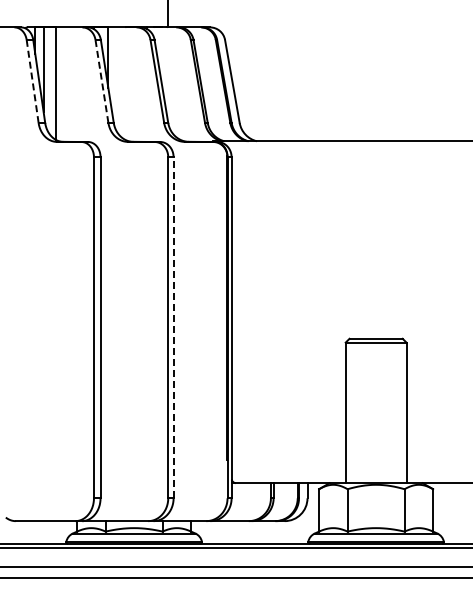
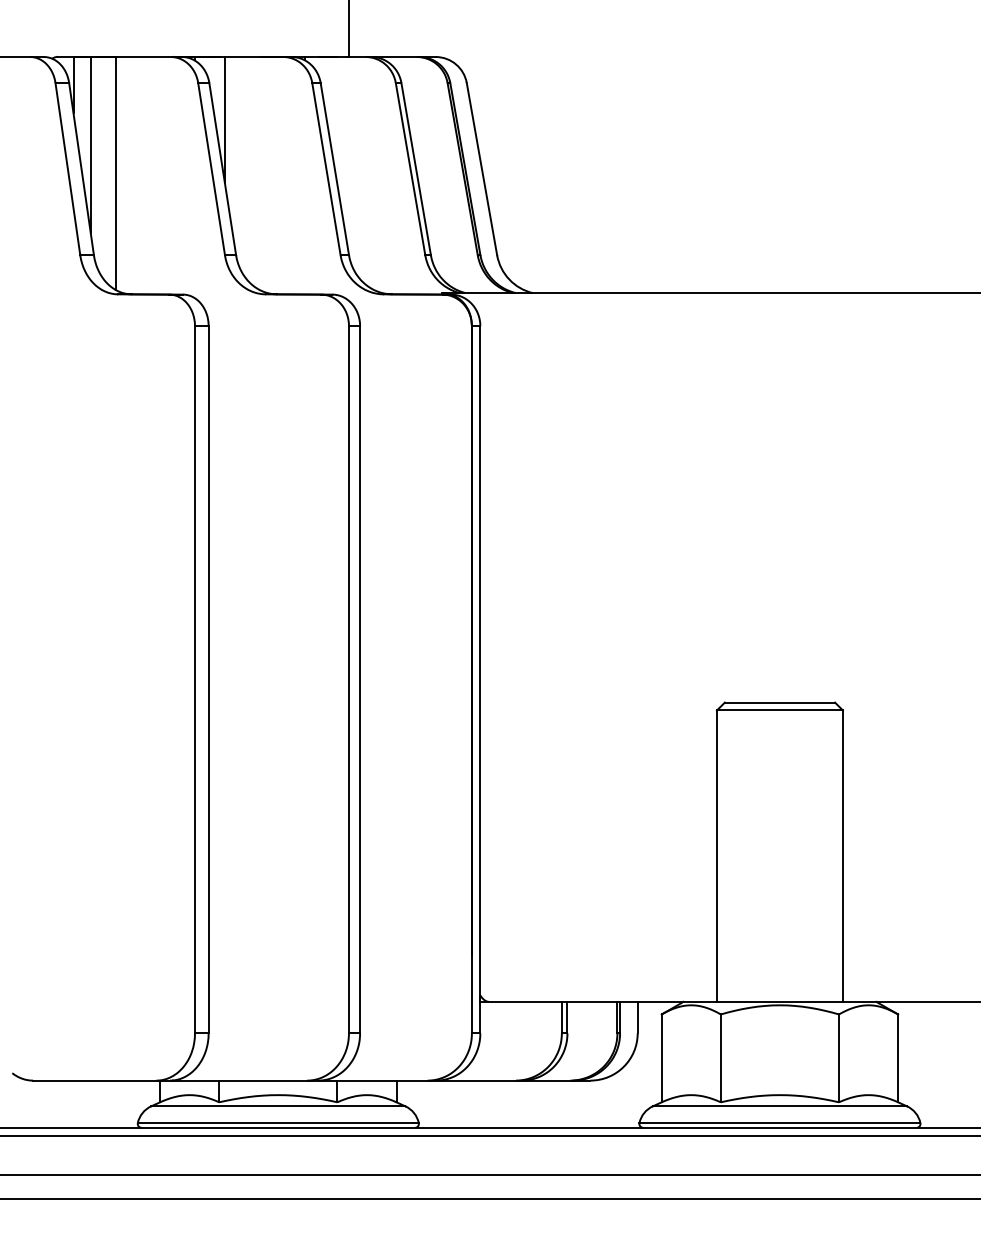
line: (32, 81) -> (67, 169), dashed -> solid
line: (101, 81) -> (210, 169), dashed -> solid
line: (173, 327) -> (359, 679), dashed -> solid

